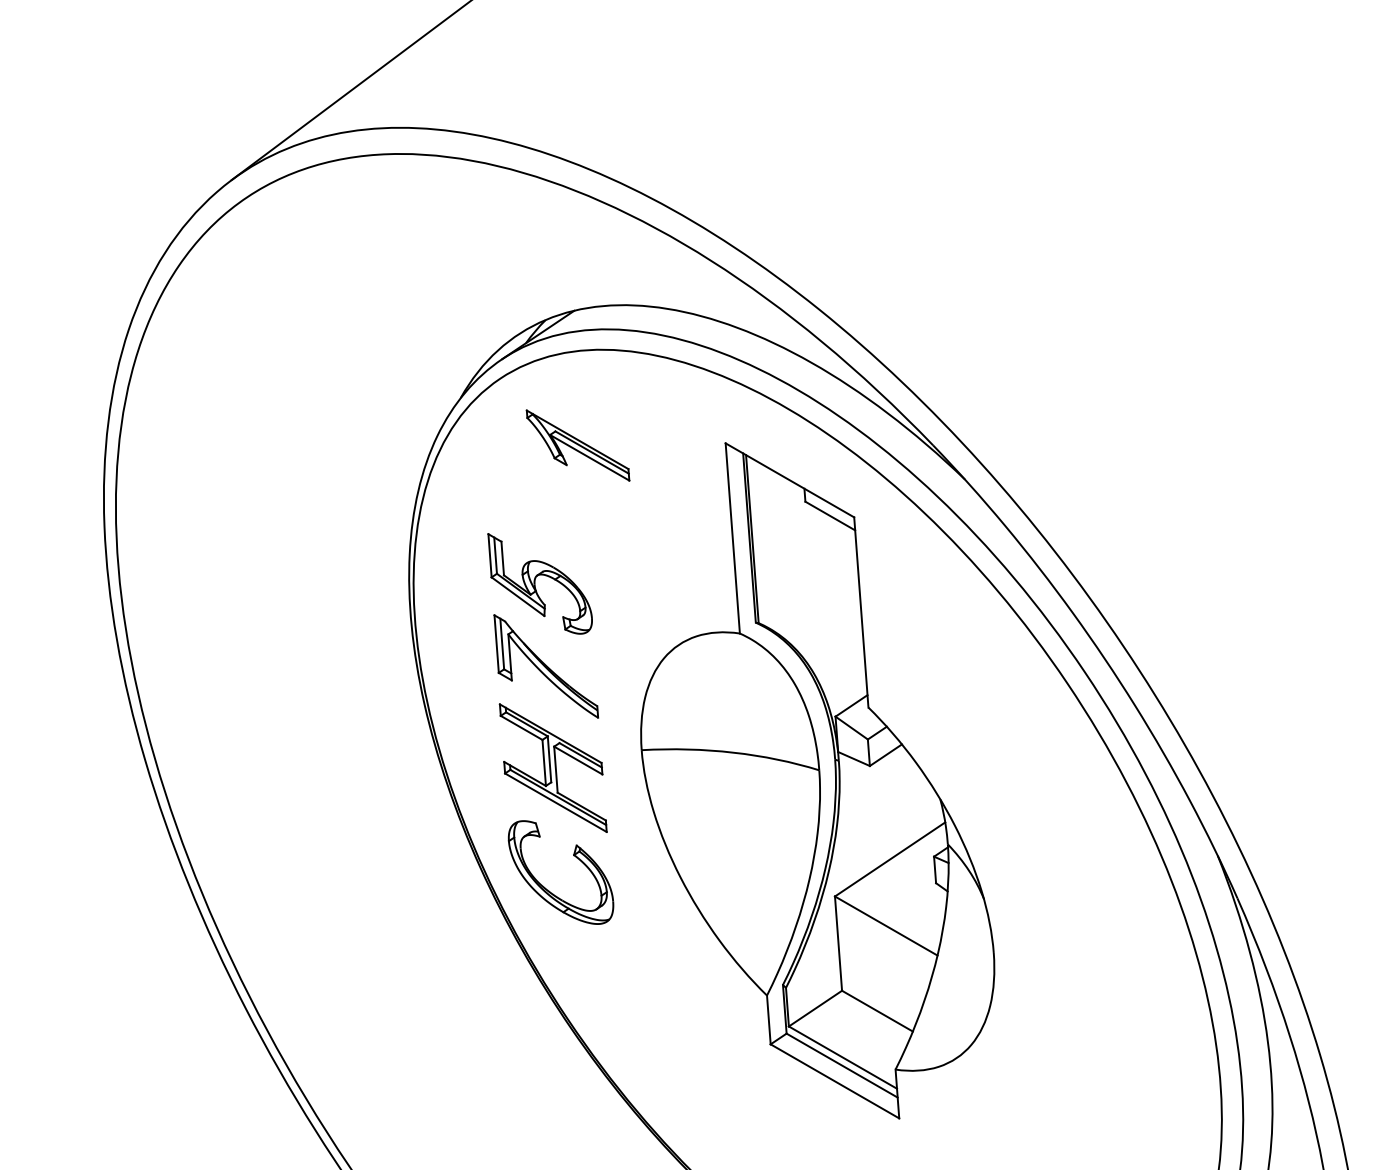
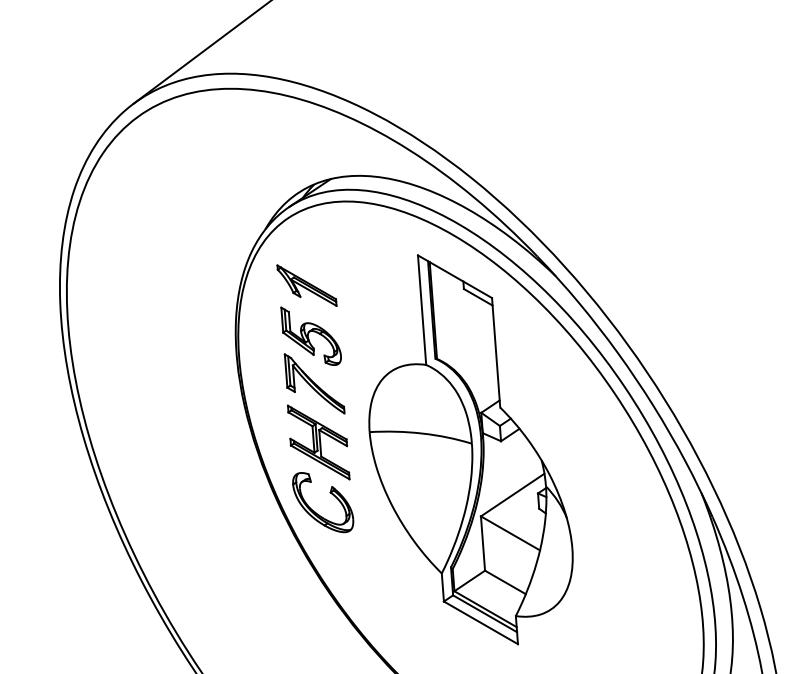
part: (577, 445) -> (306, 285), moved

